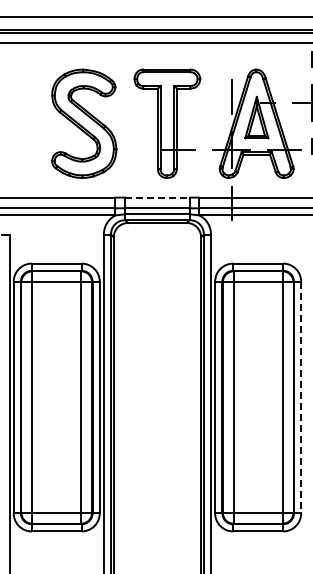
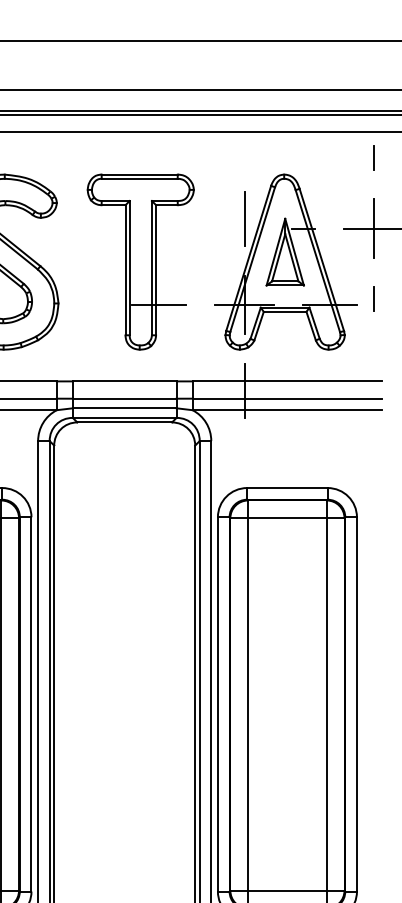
line: (157, 197) -> (124, 381), dashed -> solid
line: (301, 397) -> (357, 704), dashed -> solid

